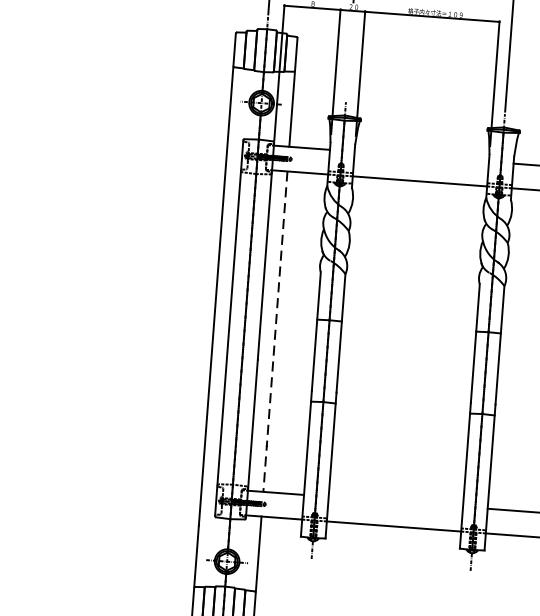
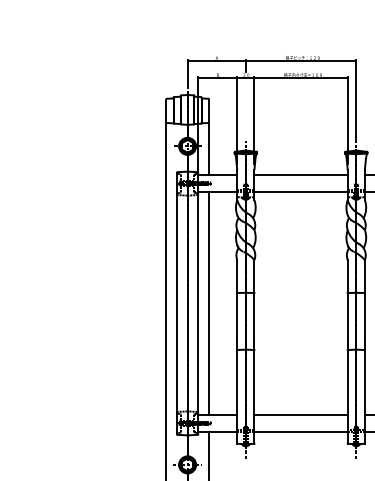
line: (420, 157) -> (300, 175), added
line: (275, 333) -> (209, 304), dashed -> solid
line: (395, 501) -> (300, 414), added

